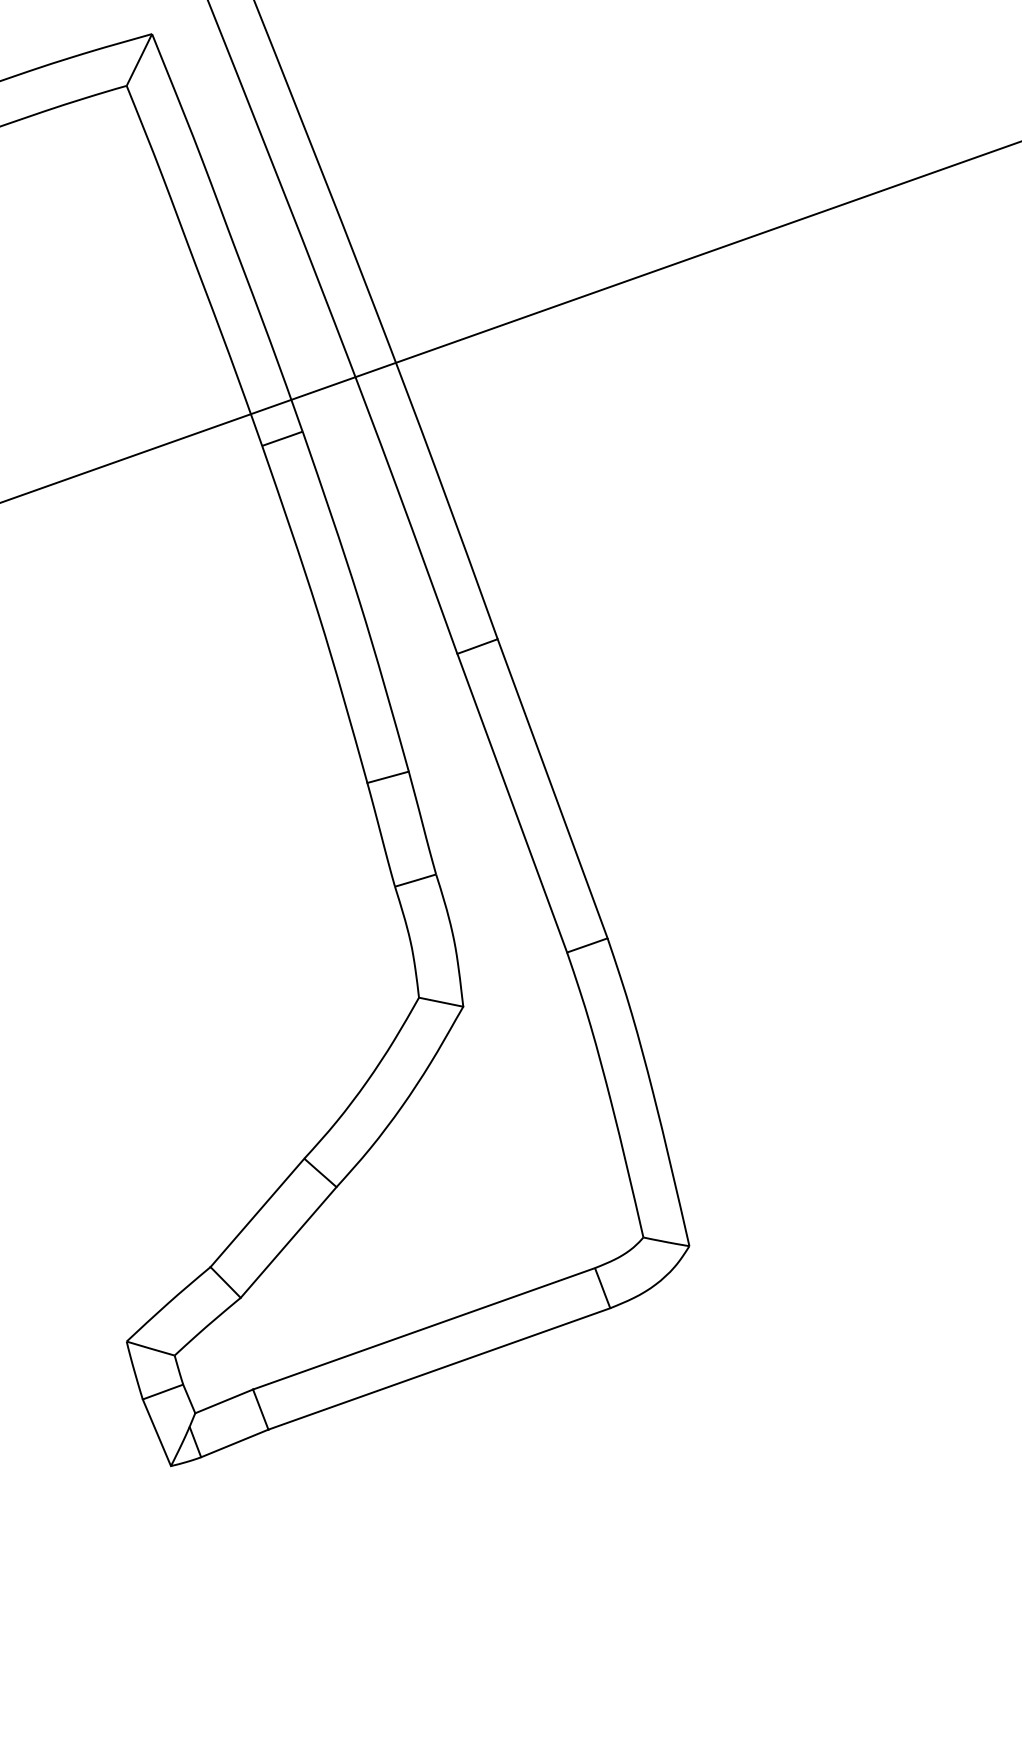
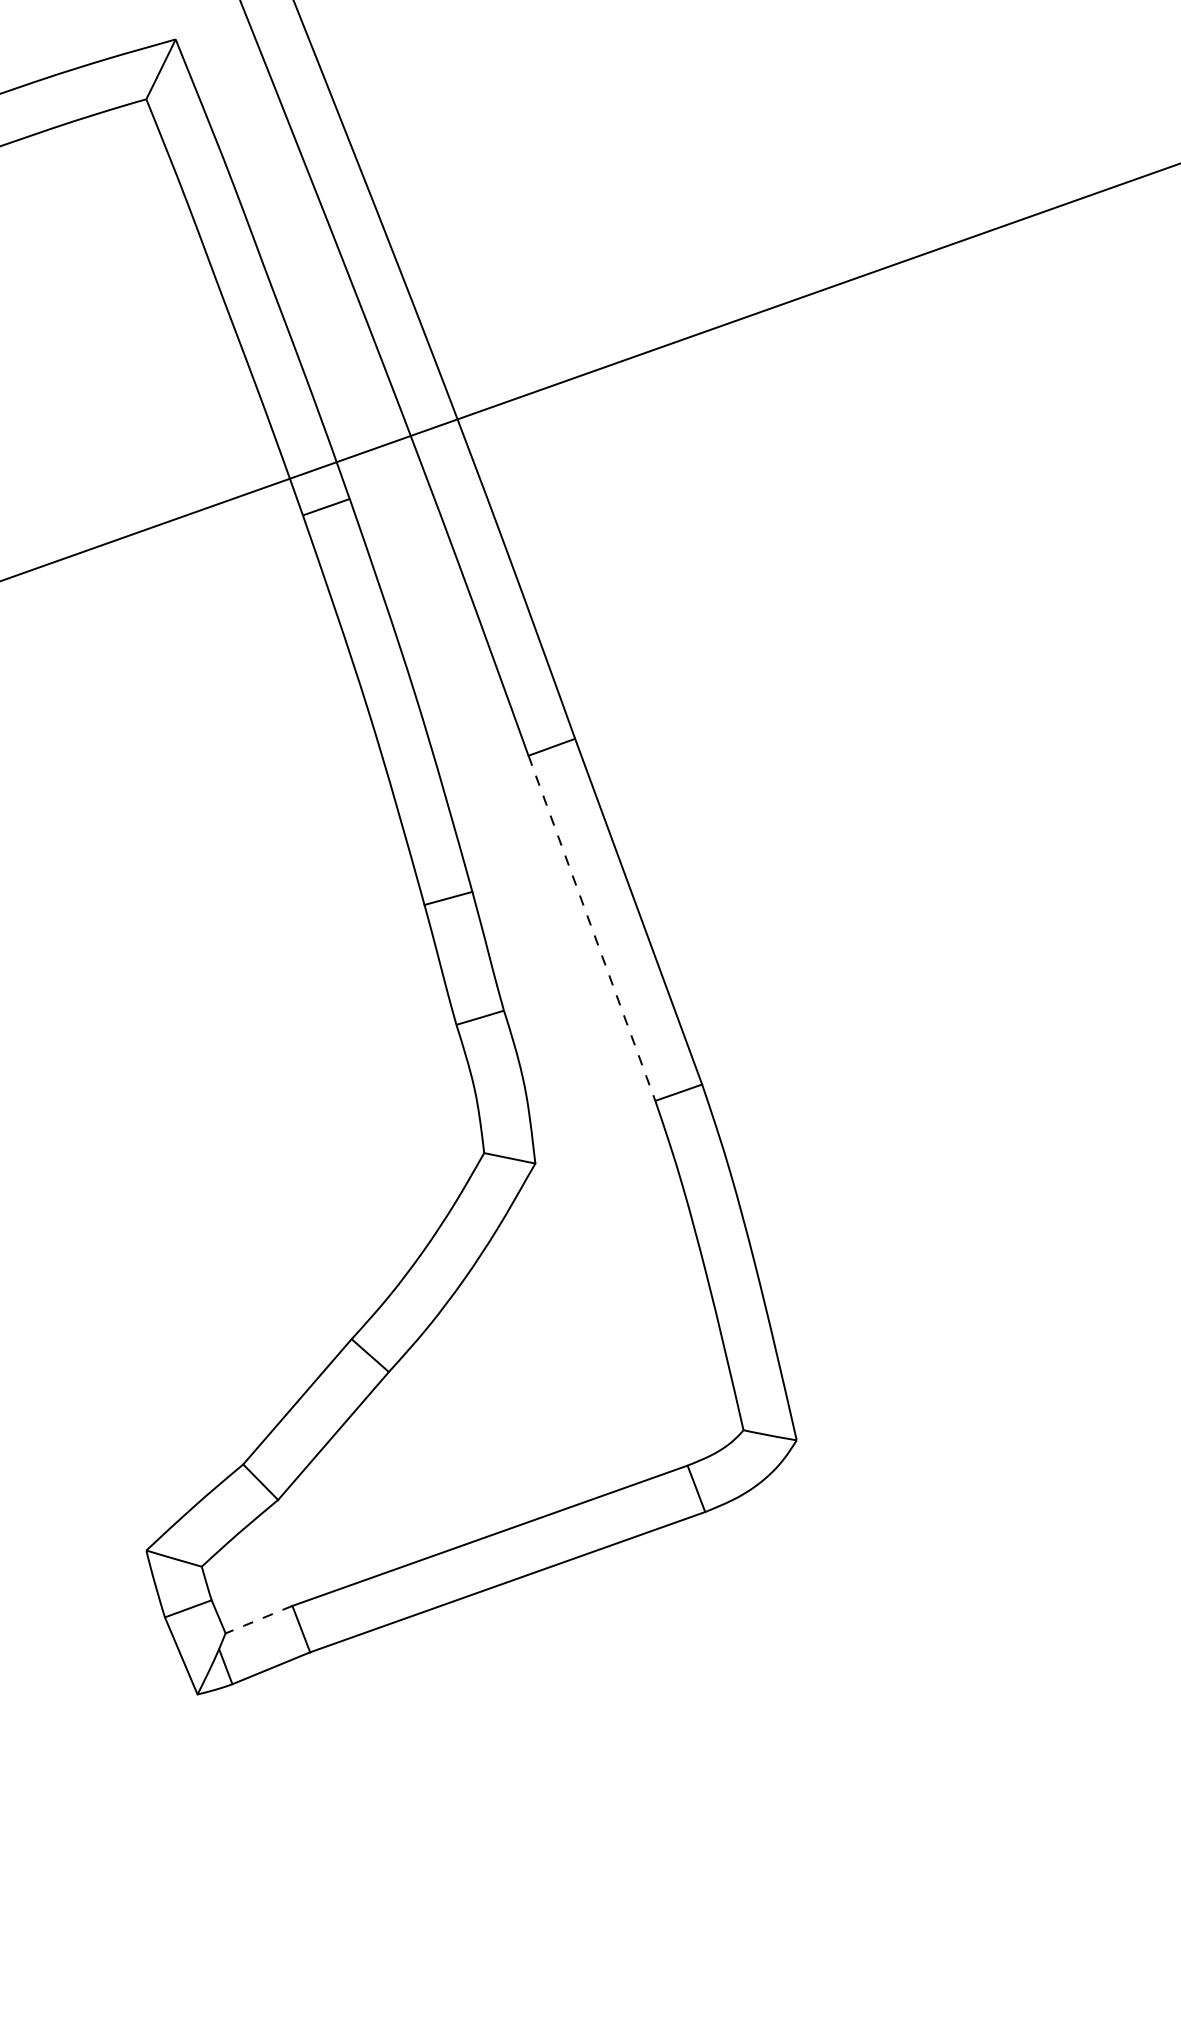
line: (512, 803) -> (592, 928), solid -> dashed
line: (223, 1401) -> (258, 1619), solid -> dashed

